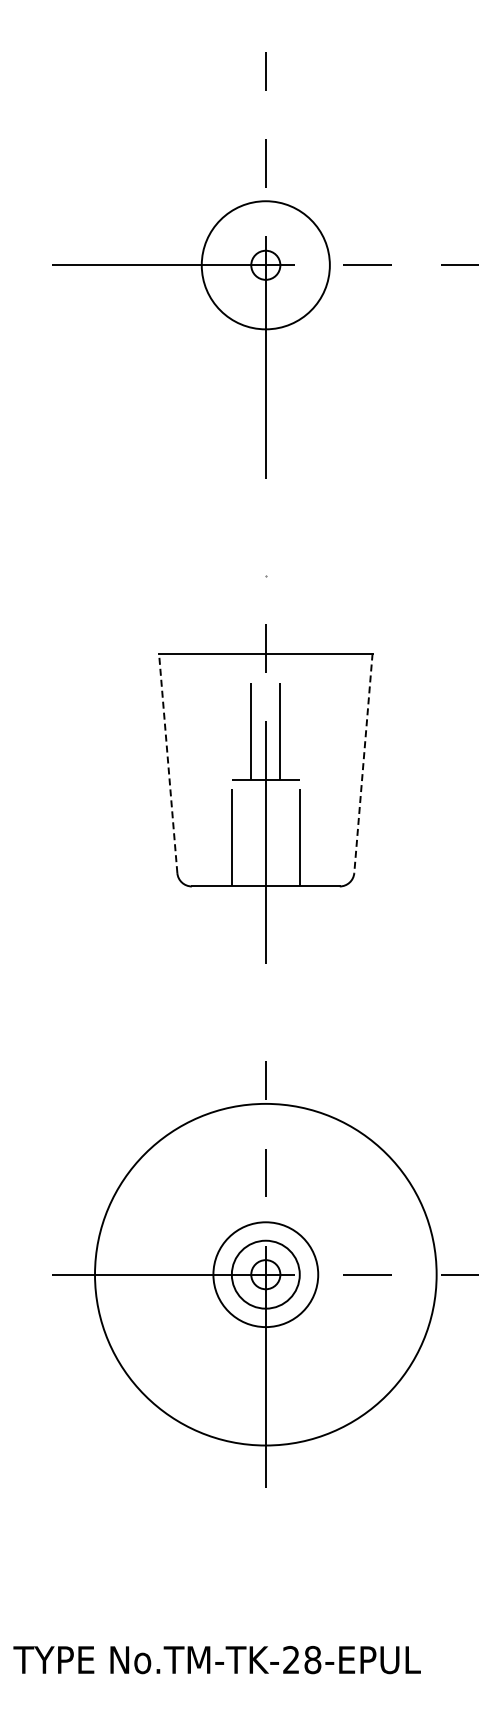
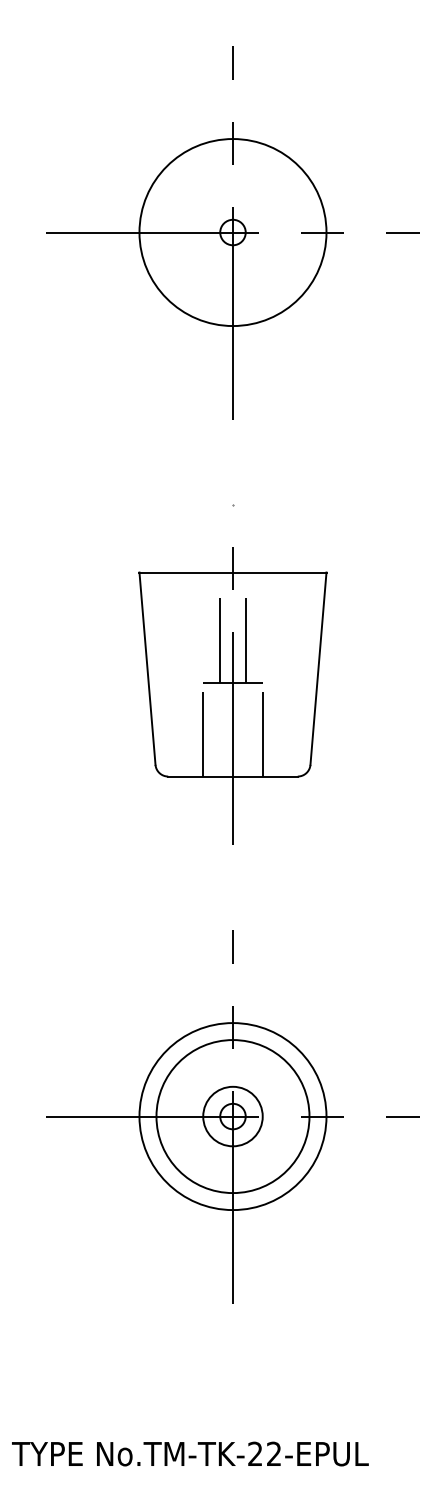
circle: (265, 265) -> (232, 232), size x1.67
line: (168, 762) -> (147, 667), dashed -> solid
line: (363, 763) -> (318, 668), dashed -> solid
circle: (265, 1274) -> (232, 1116), size x0.62
circle: (265, 1274) -> (232, 1116), size x1.67
text: (312, 1660) -> (273, 1454), No.TM-TK-28-EPUL -> No.TM-TK-22-EPUL

